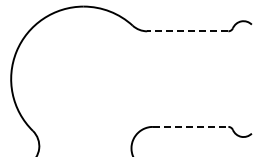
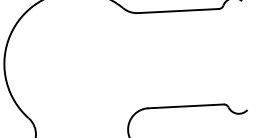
line: (187, 31) -> (178, 11), dashed -> solid
line: (190, 126) -> (185, 105), dashed -> solid

